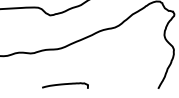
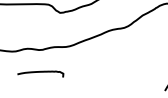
curve: (65, 84) -> (40, 72), moved

